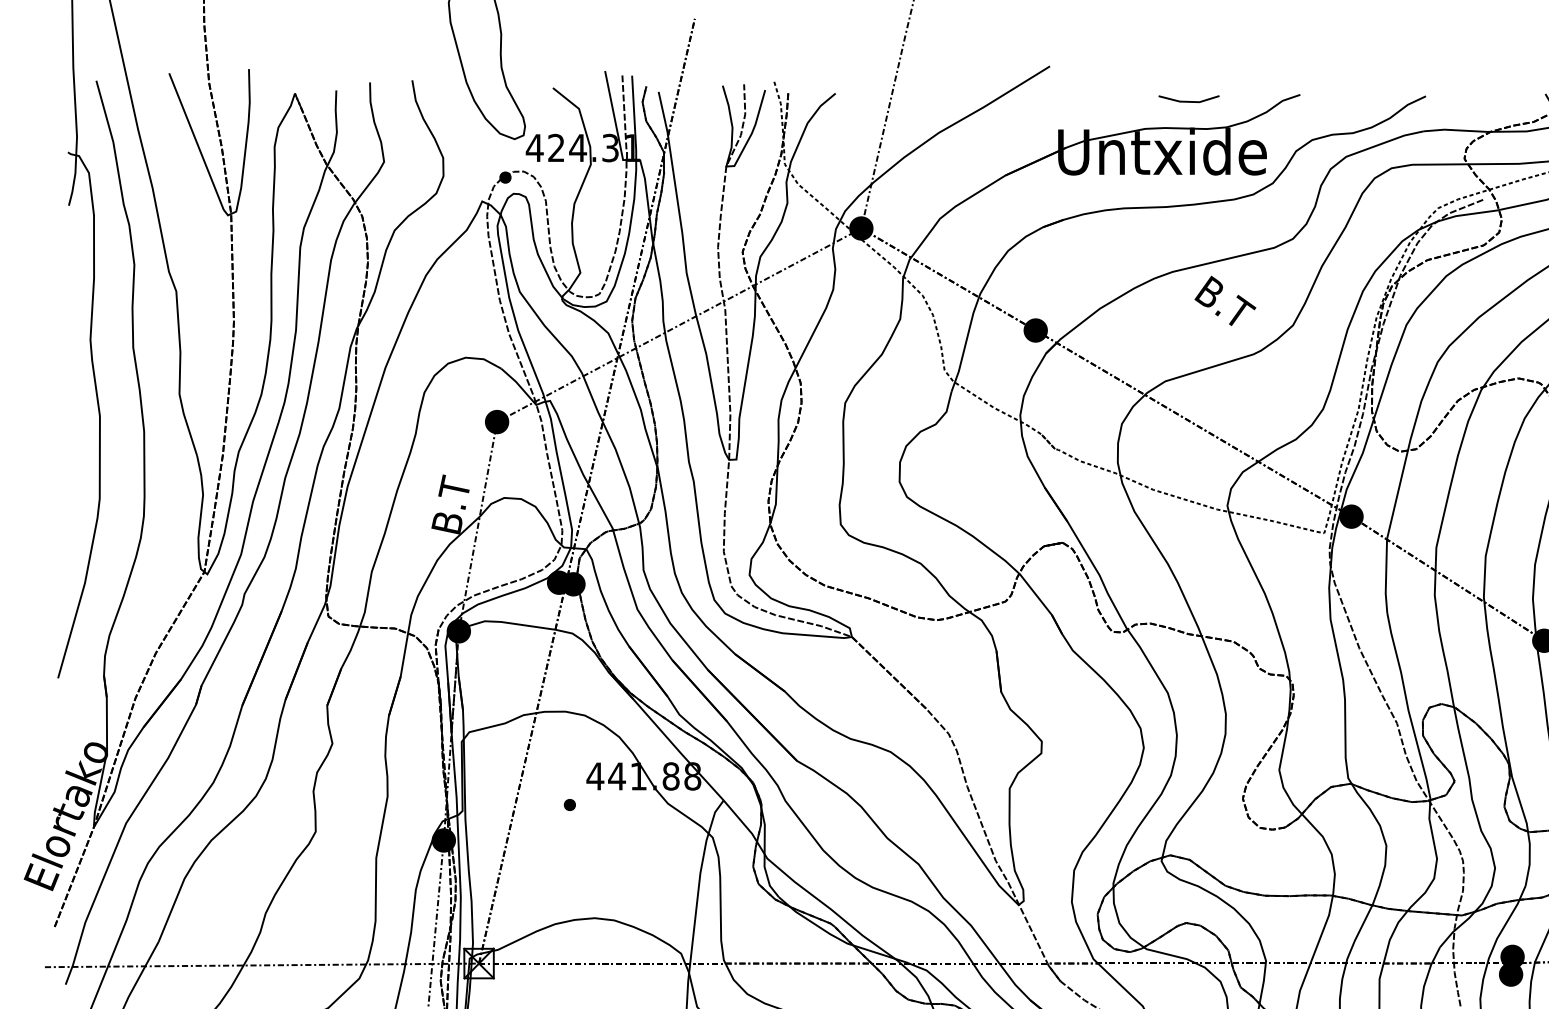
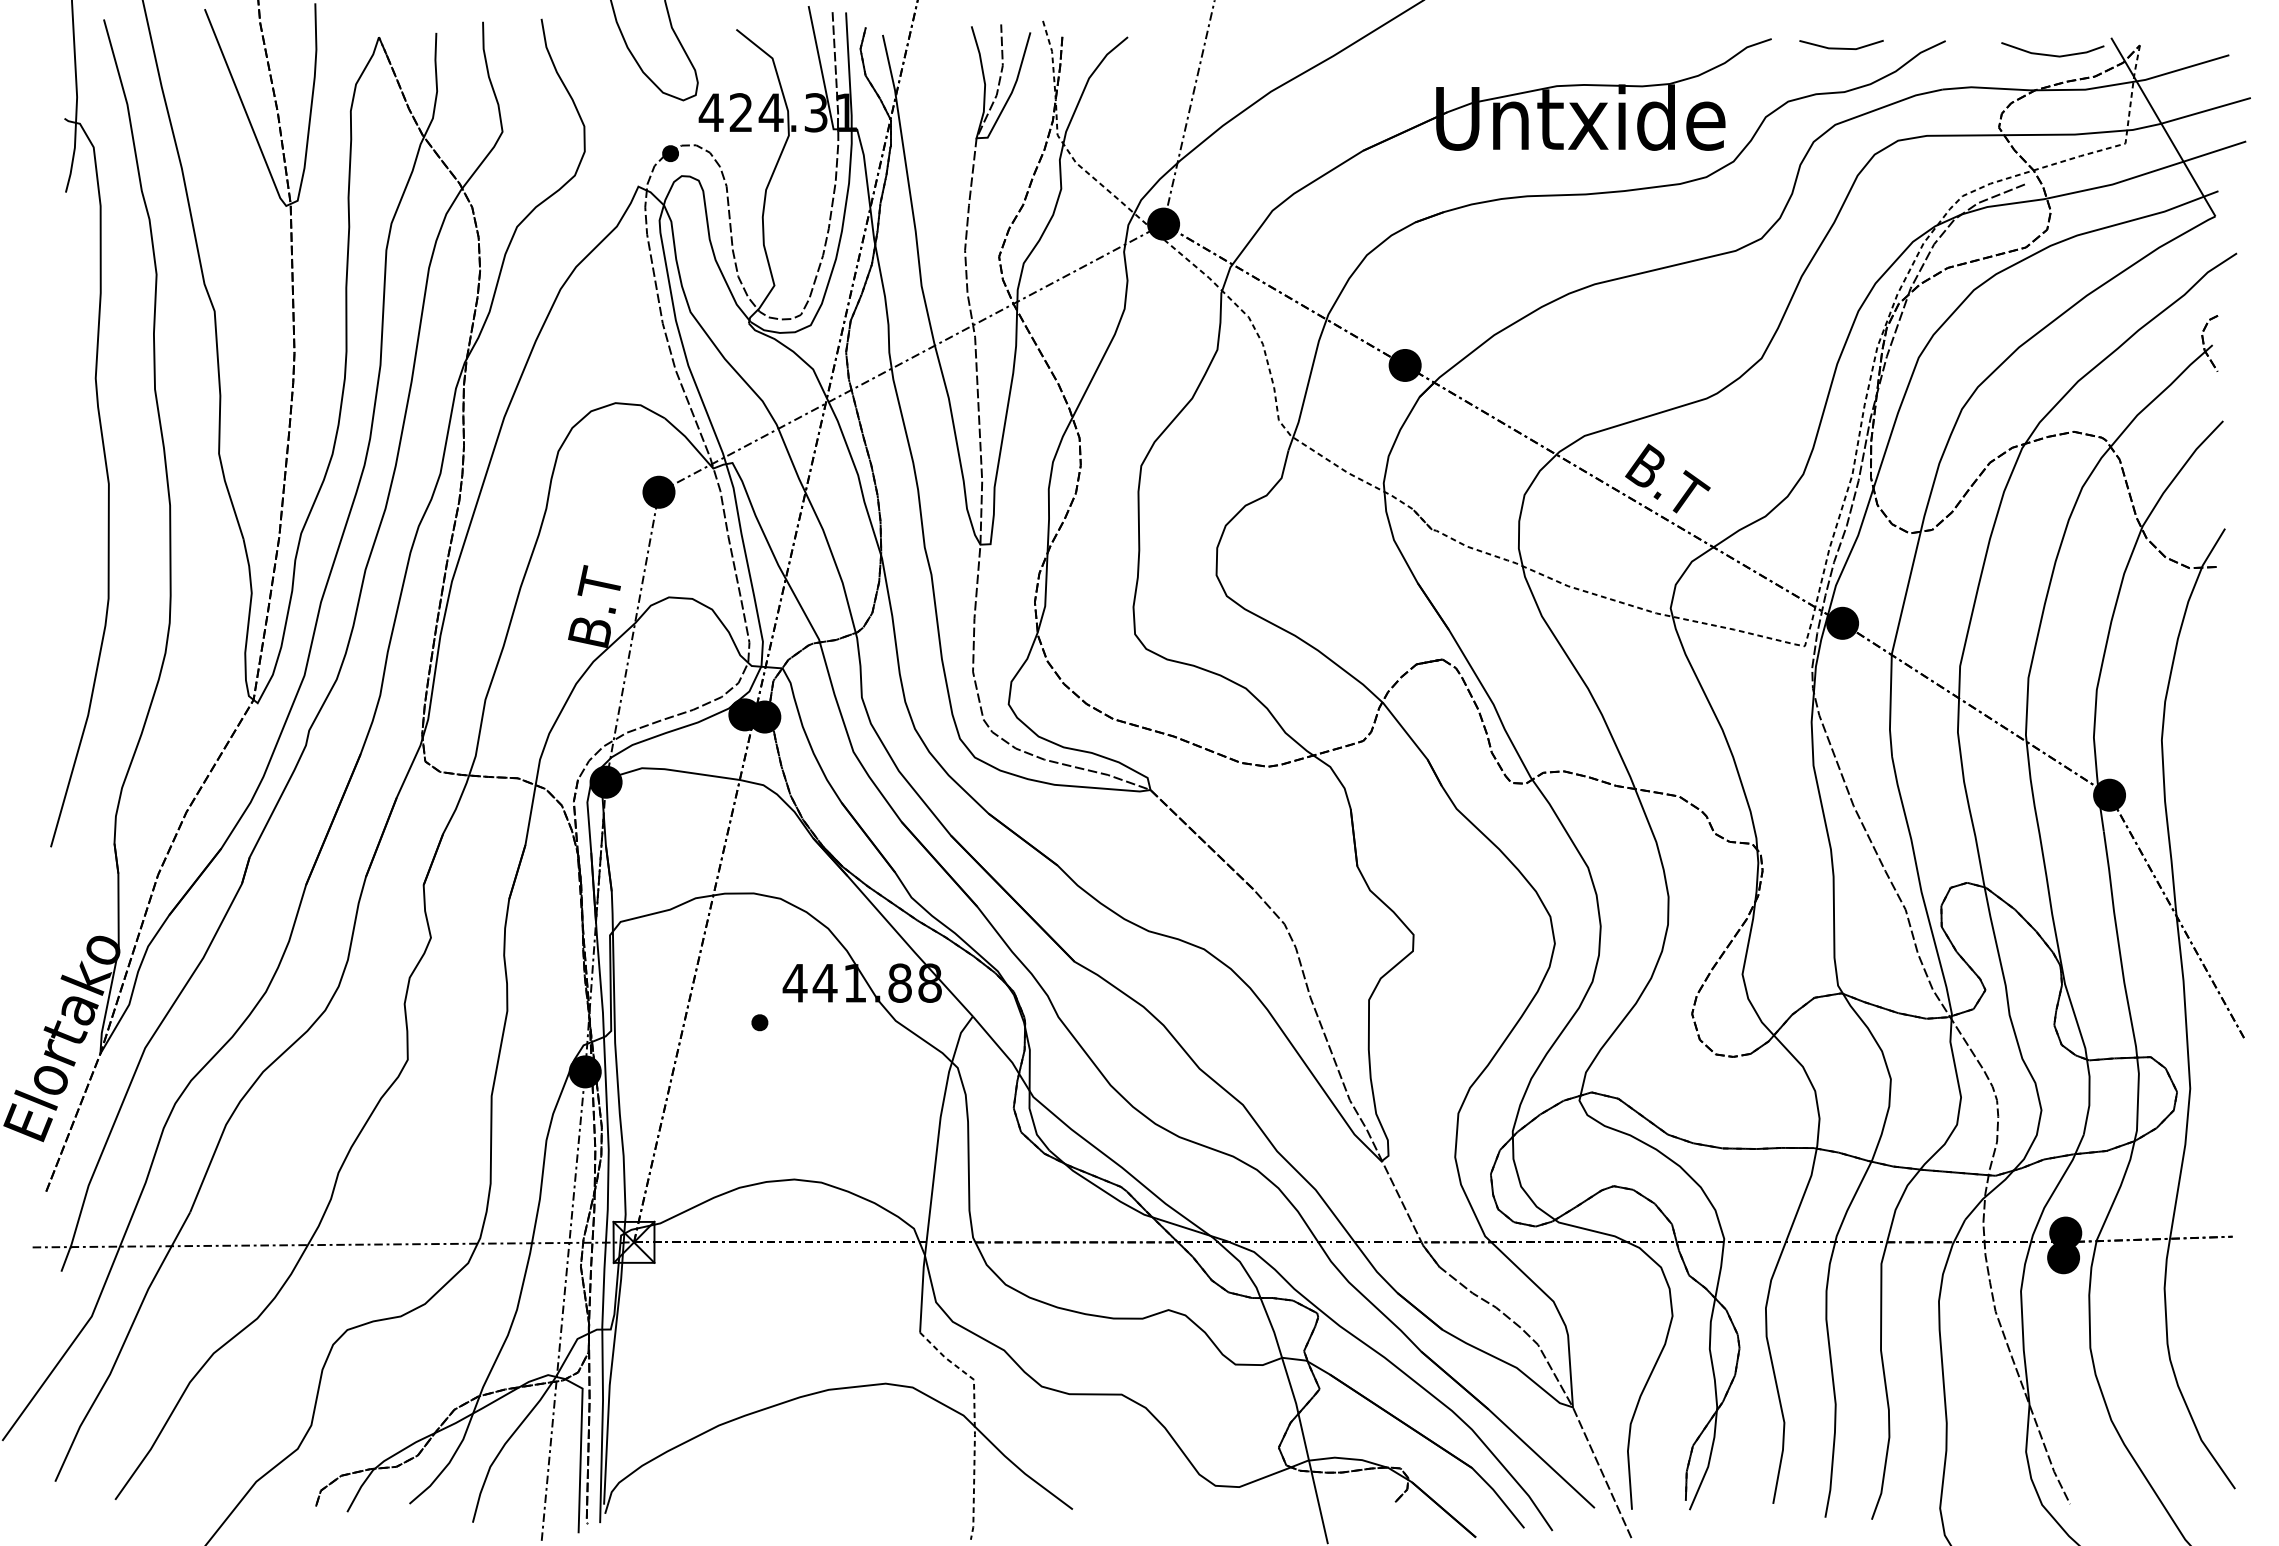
line: (1189, 100) -> (1841, 47), moved
line: (1503, 106) -> (2052, 54), added
text: (1225, 300) -> (1667, 478), moved

